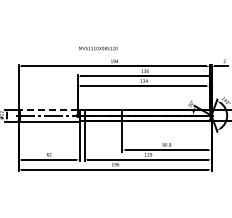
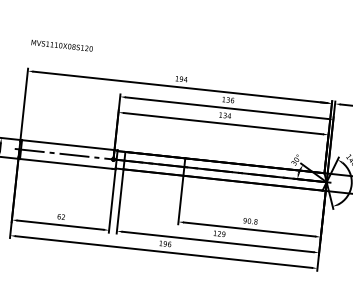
text: (98, 48) -> (62, 45), moved
line: (48, 109) -> (67, 144), dashed -> solid

